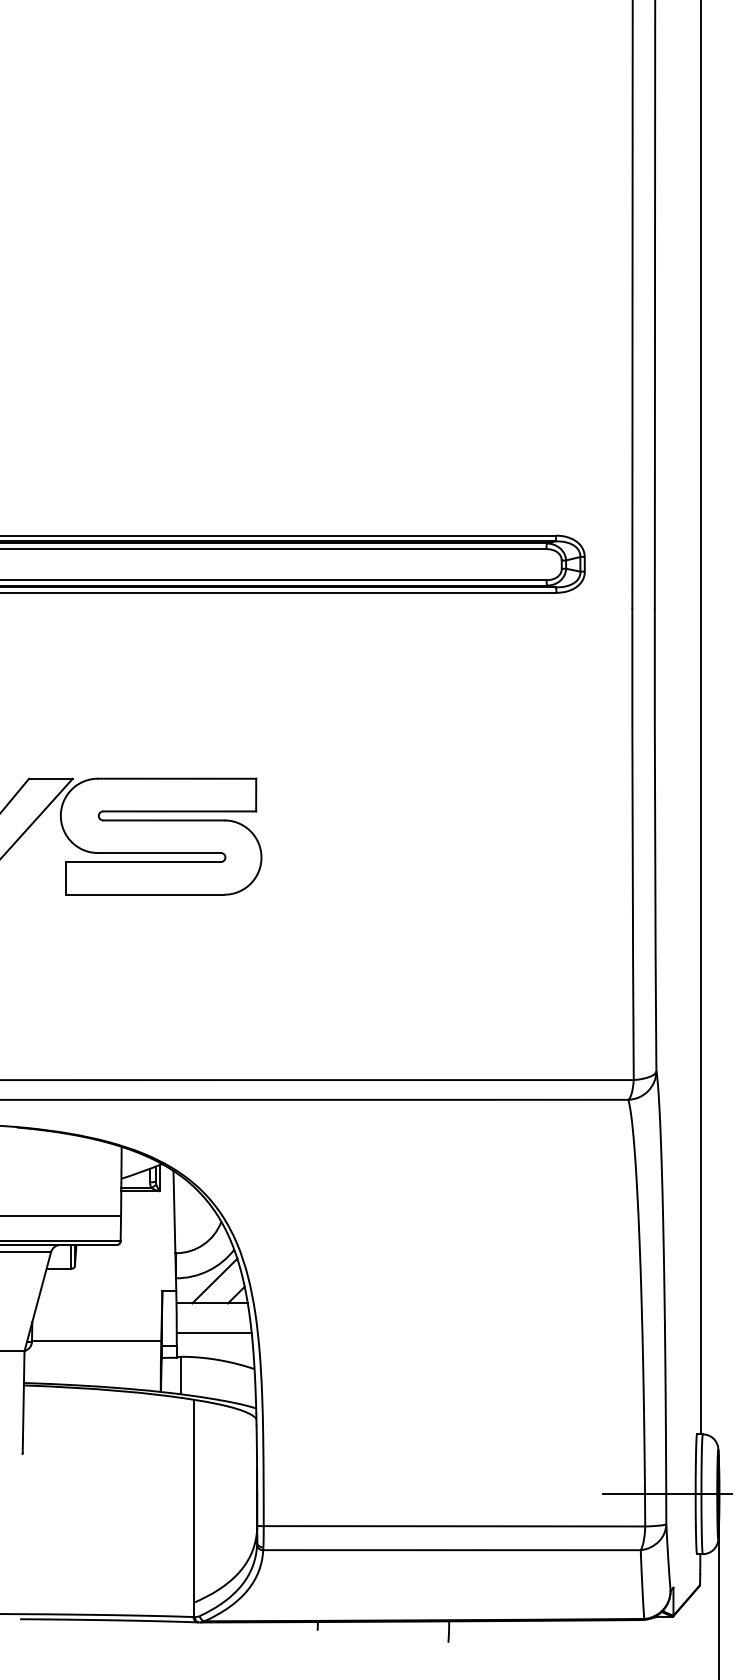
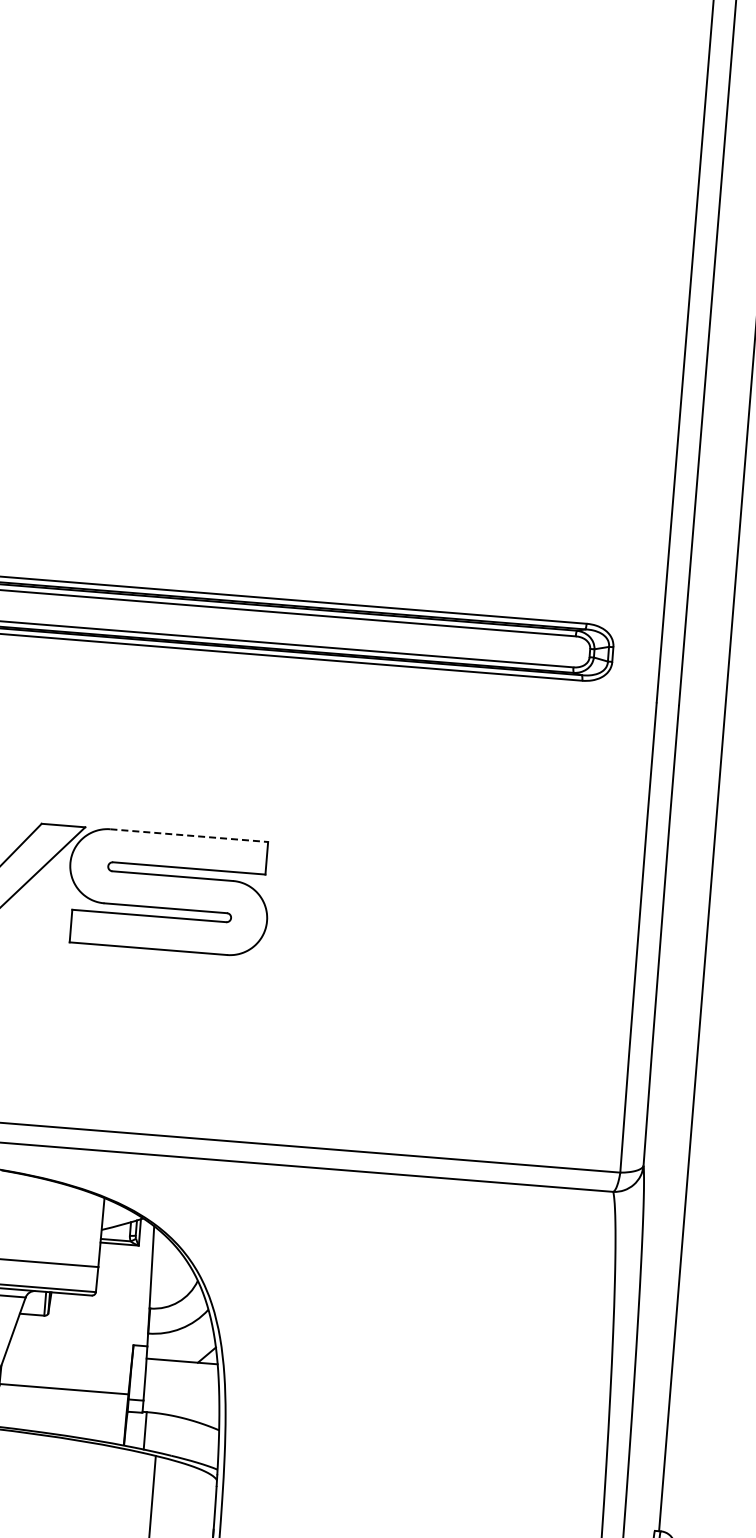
line: (177, 778) -> (189, 835), solid -> dashed
line: (214, 1280) -> (186, 1338), removed
line: (213, 1332) -> (181, 1390), removed

